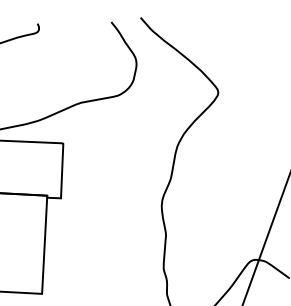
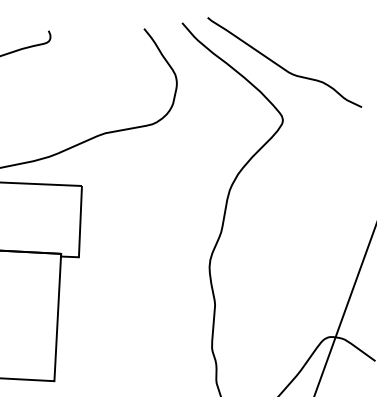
curve: (218, 51) -> (283, 66), added

